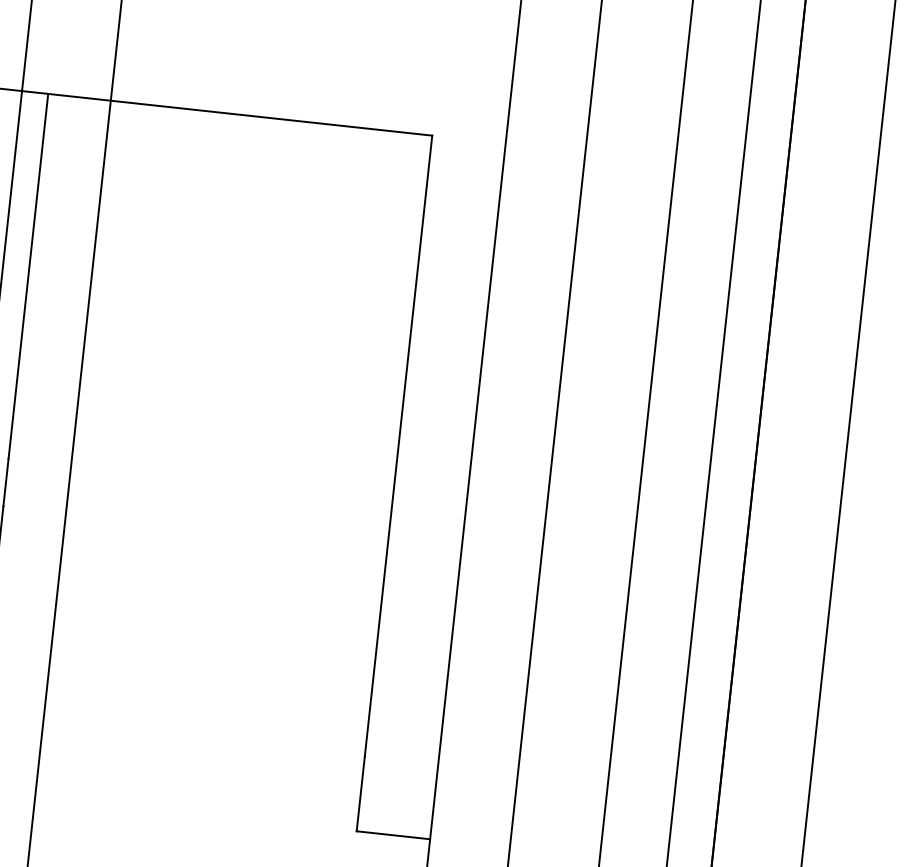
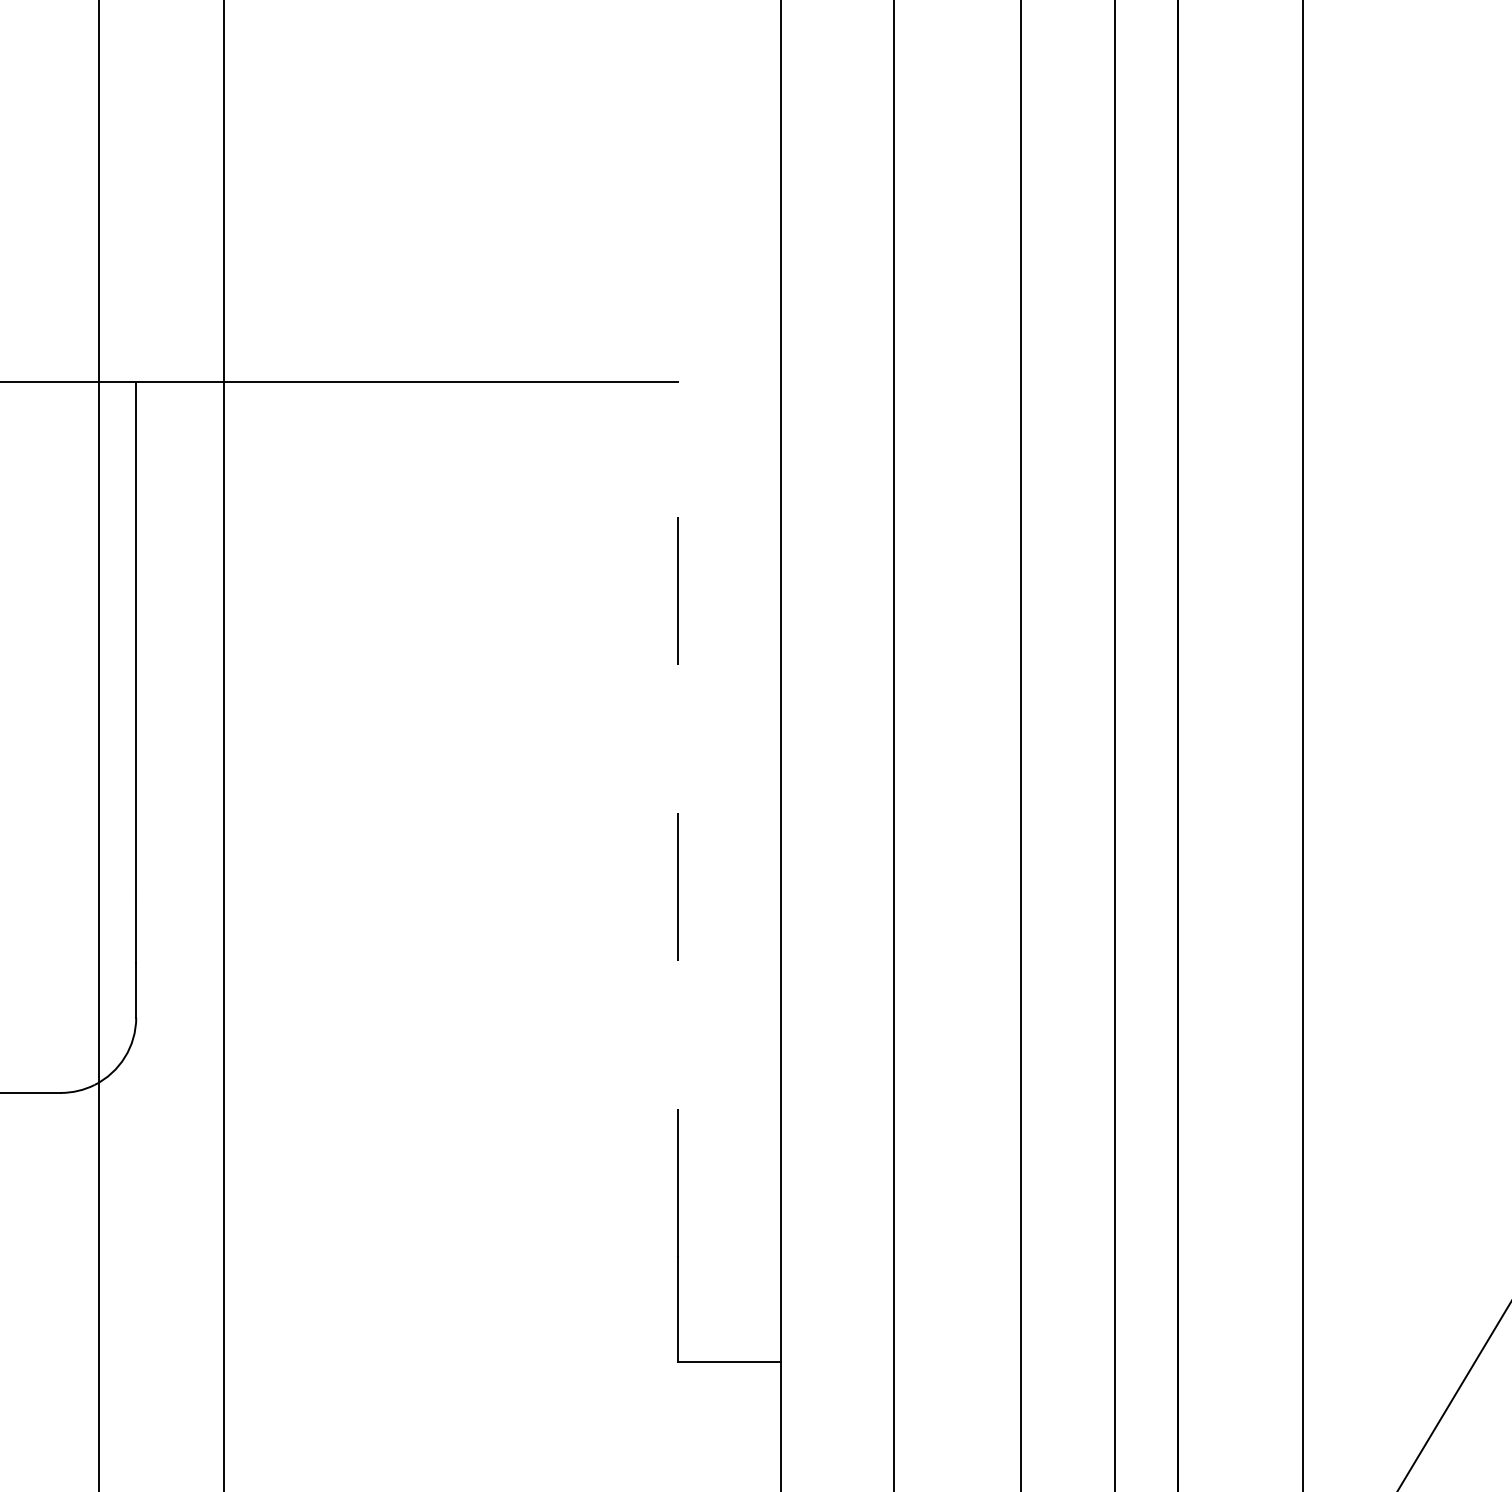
line: (398, 446) -> (677, 819), solid -> dashed

